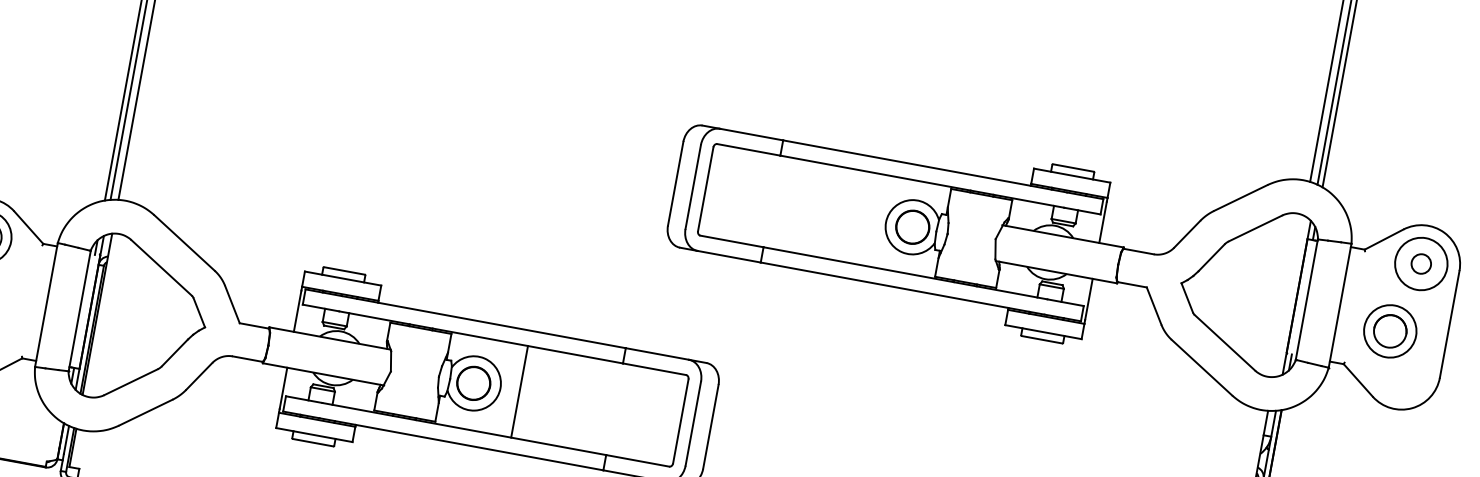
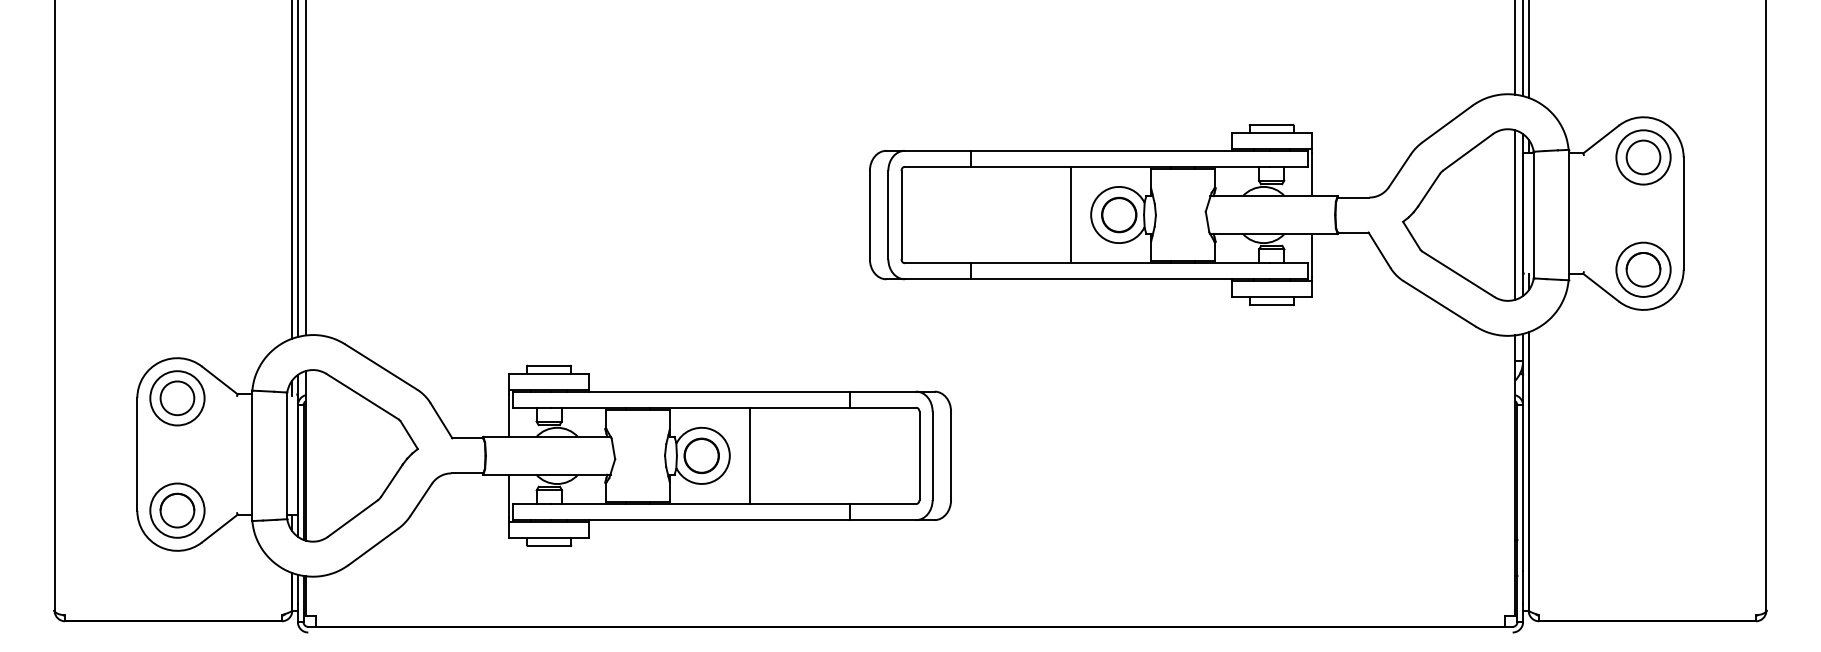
line: (867, 218) -> (1071, 214), added
circle: (1421, 264) -> (1643, 157), size x1.67
line: (1289, 295) -> (1515, 214), added
part: (1390, 331) -> (1643, 269), moved

